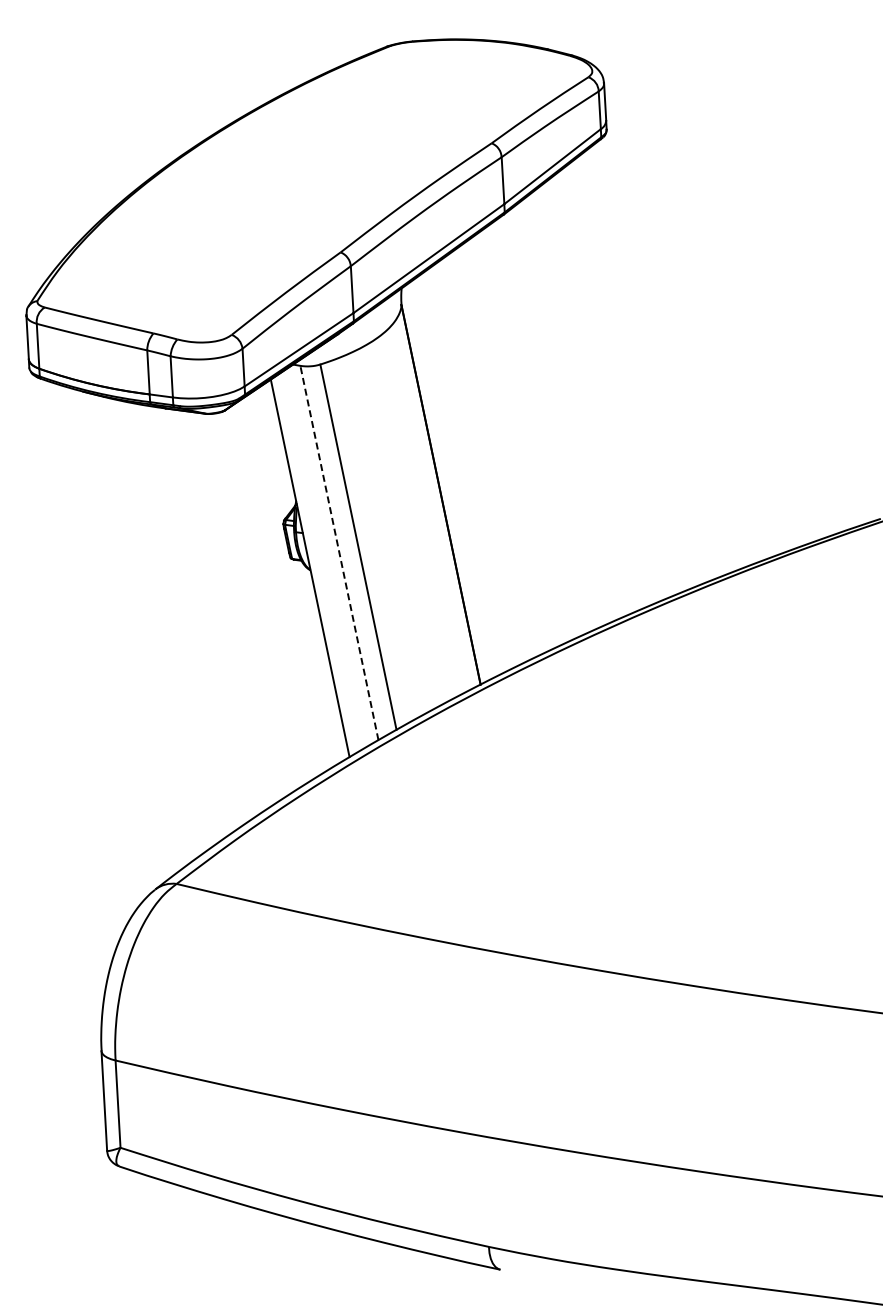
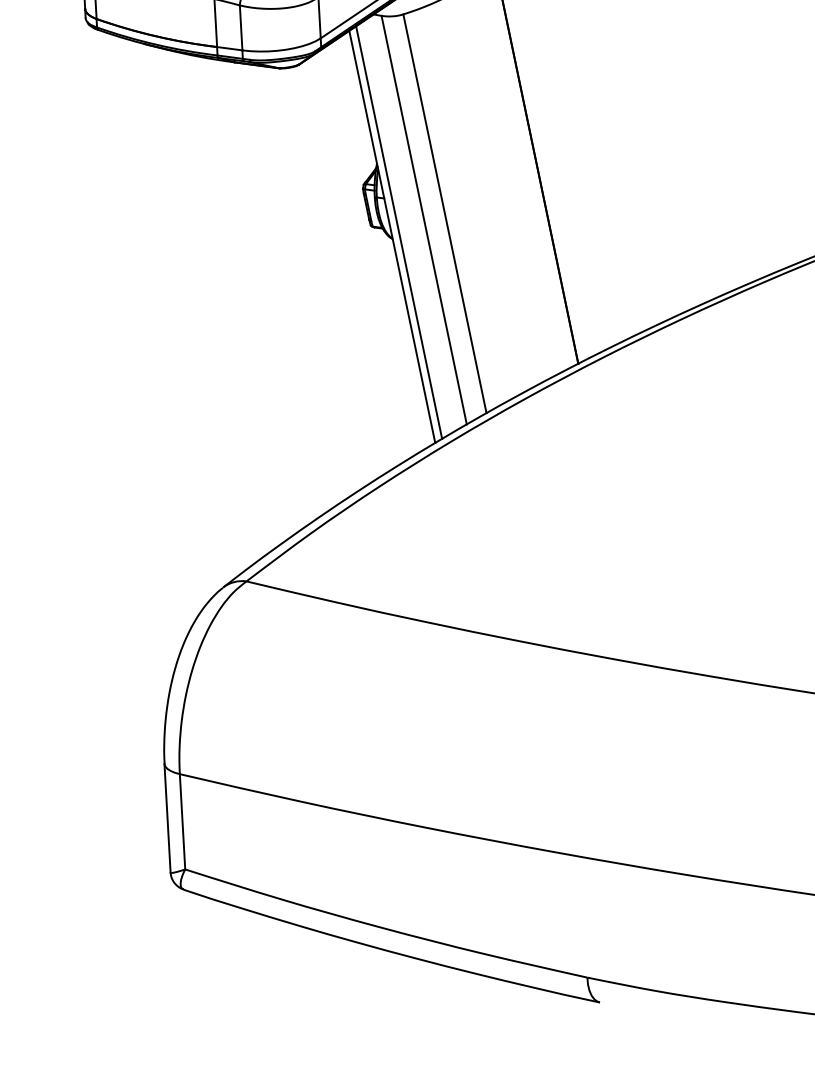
line: (339, 552) -> (424, 219), dashed -> solid
line: (316, 564) -> (399, 232), added

